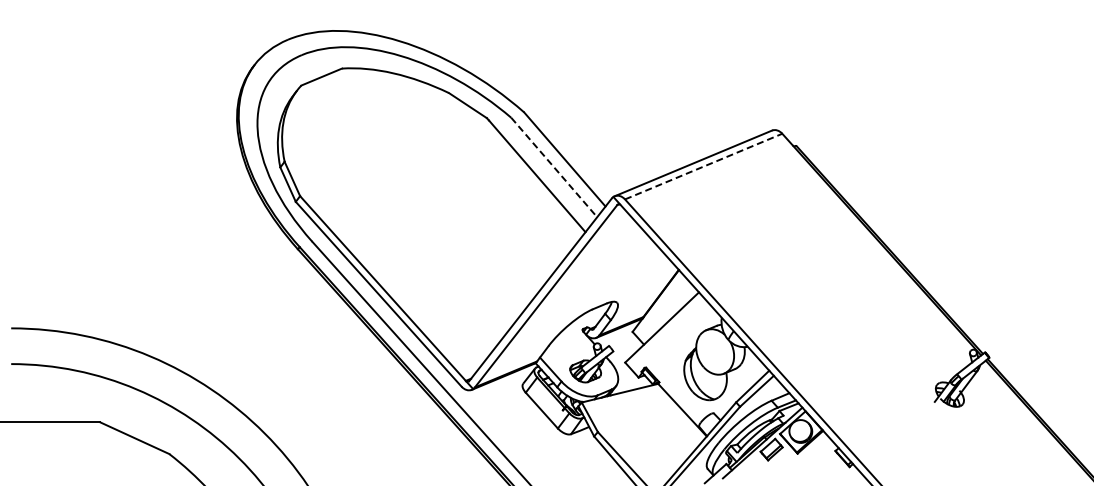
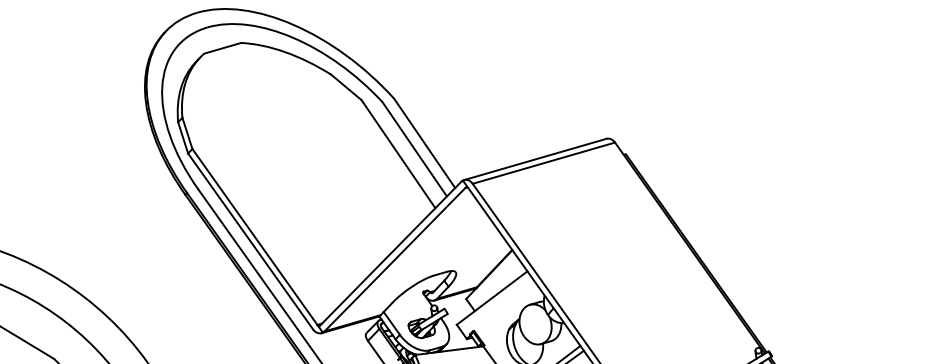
line: (704, 166) -> (544, 163), dashed -> solid
line: (554, 167) -> (414, 149), dashed -> solid

